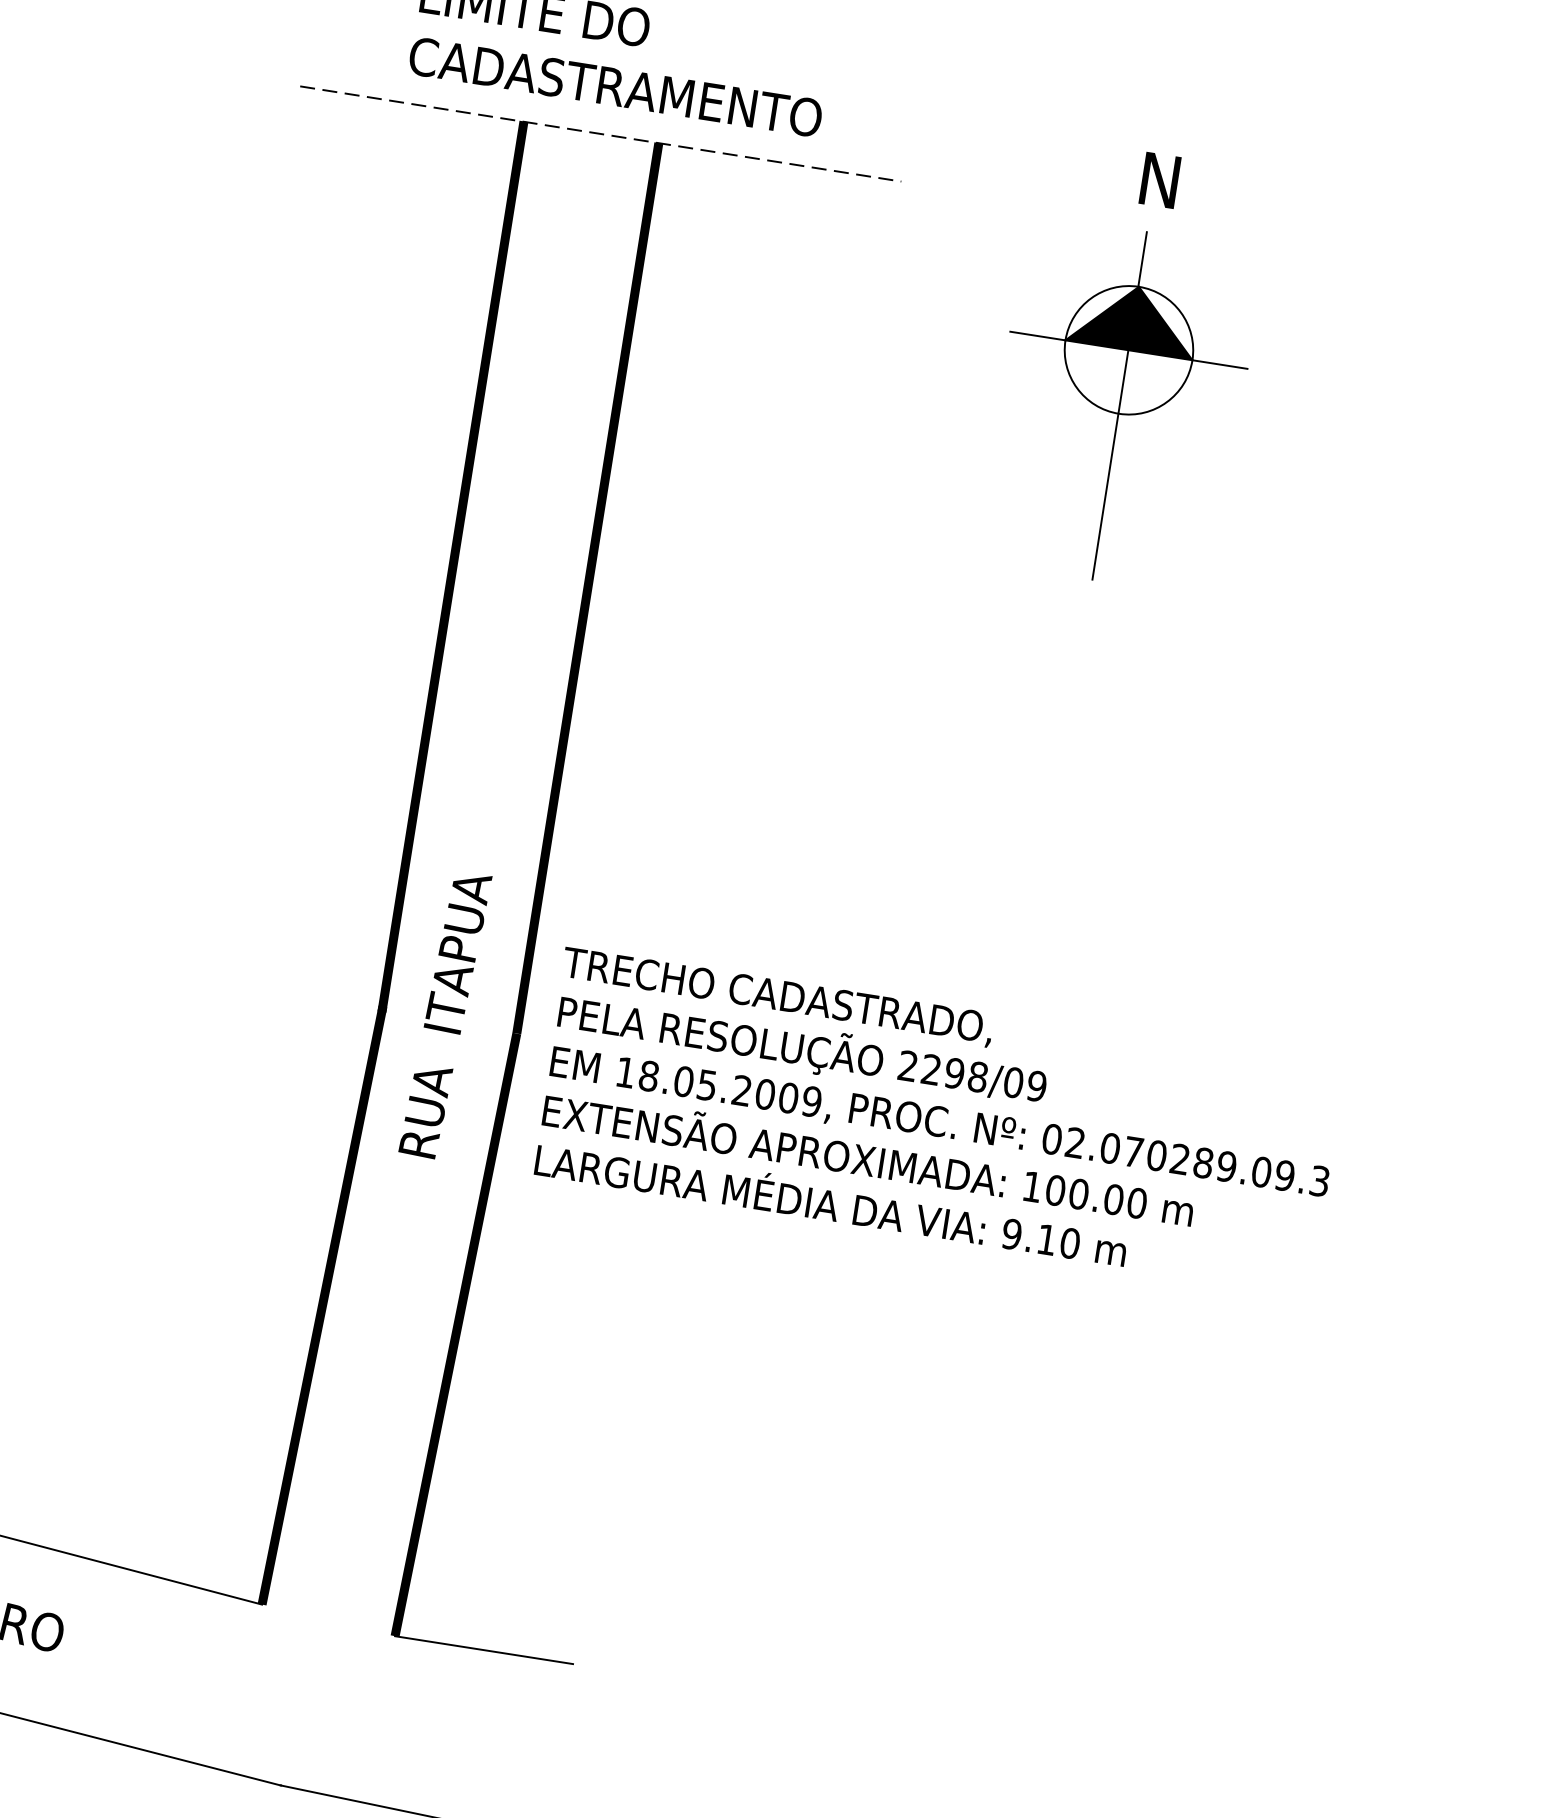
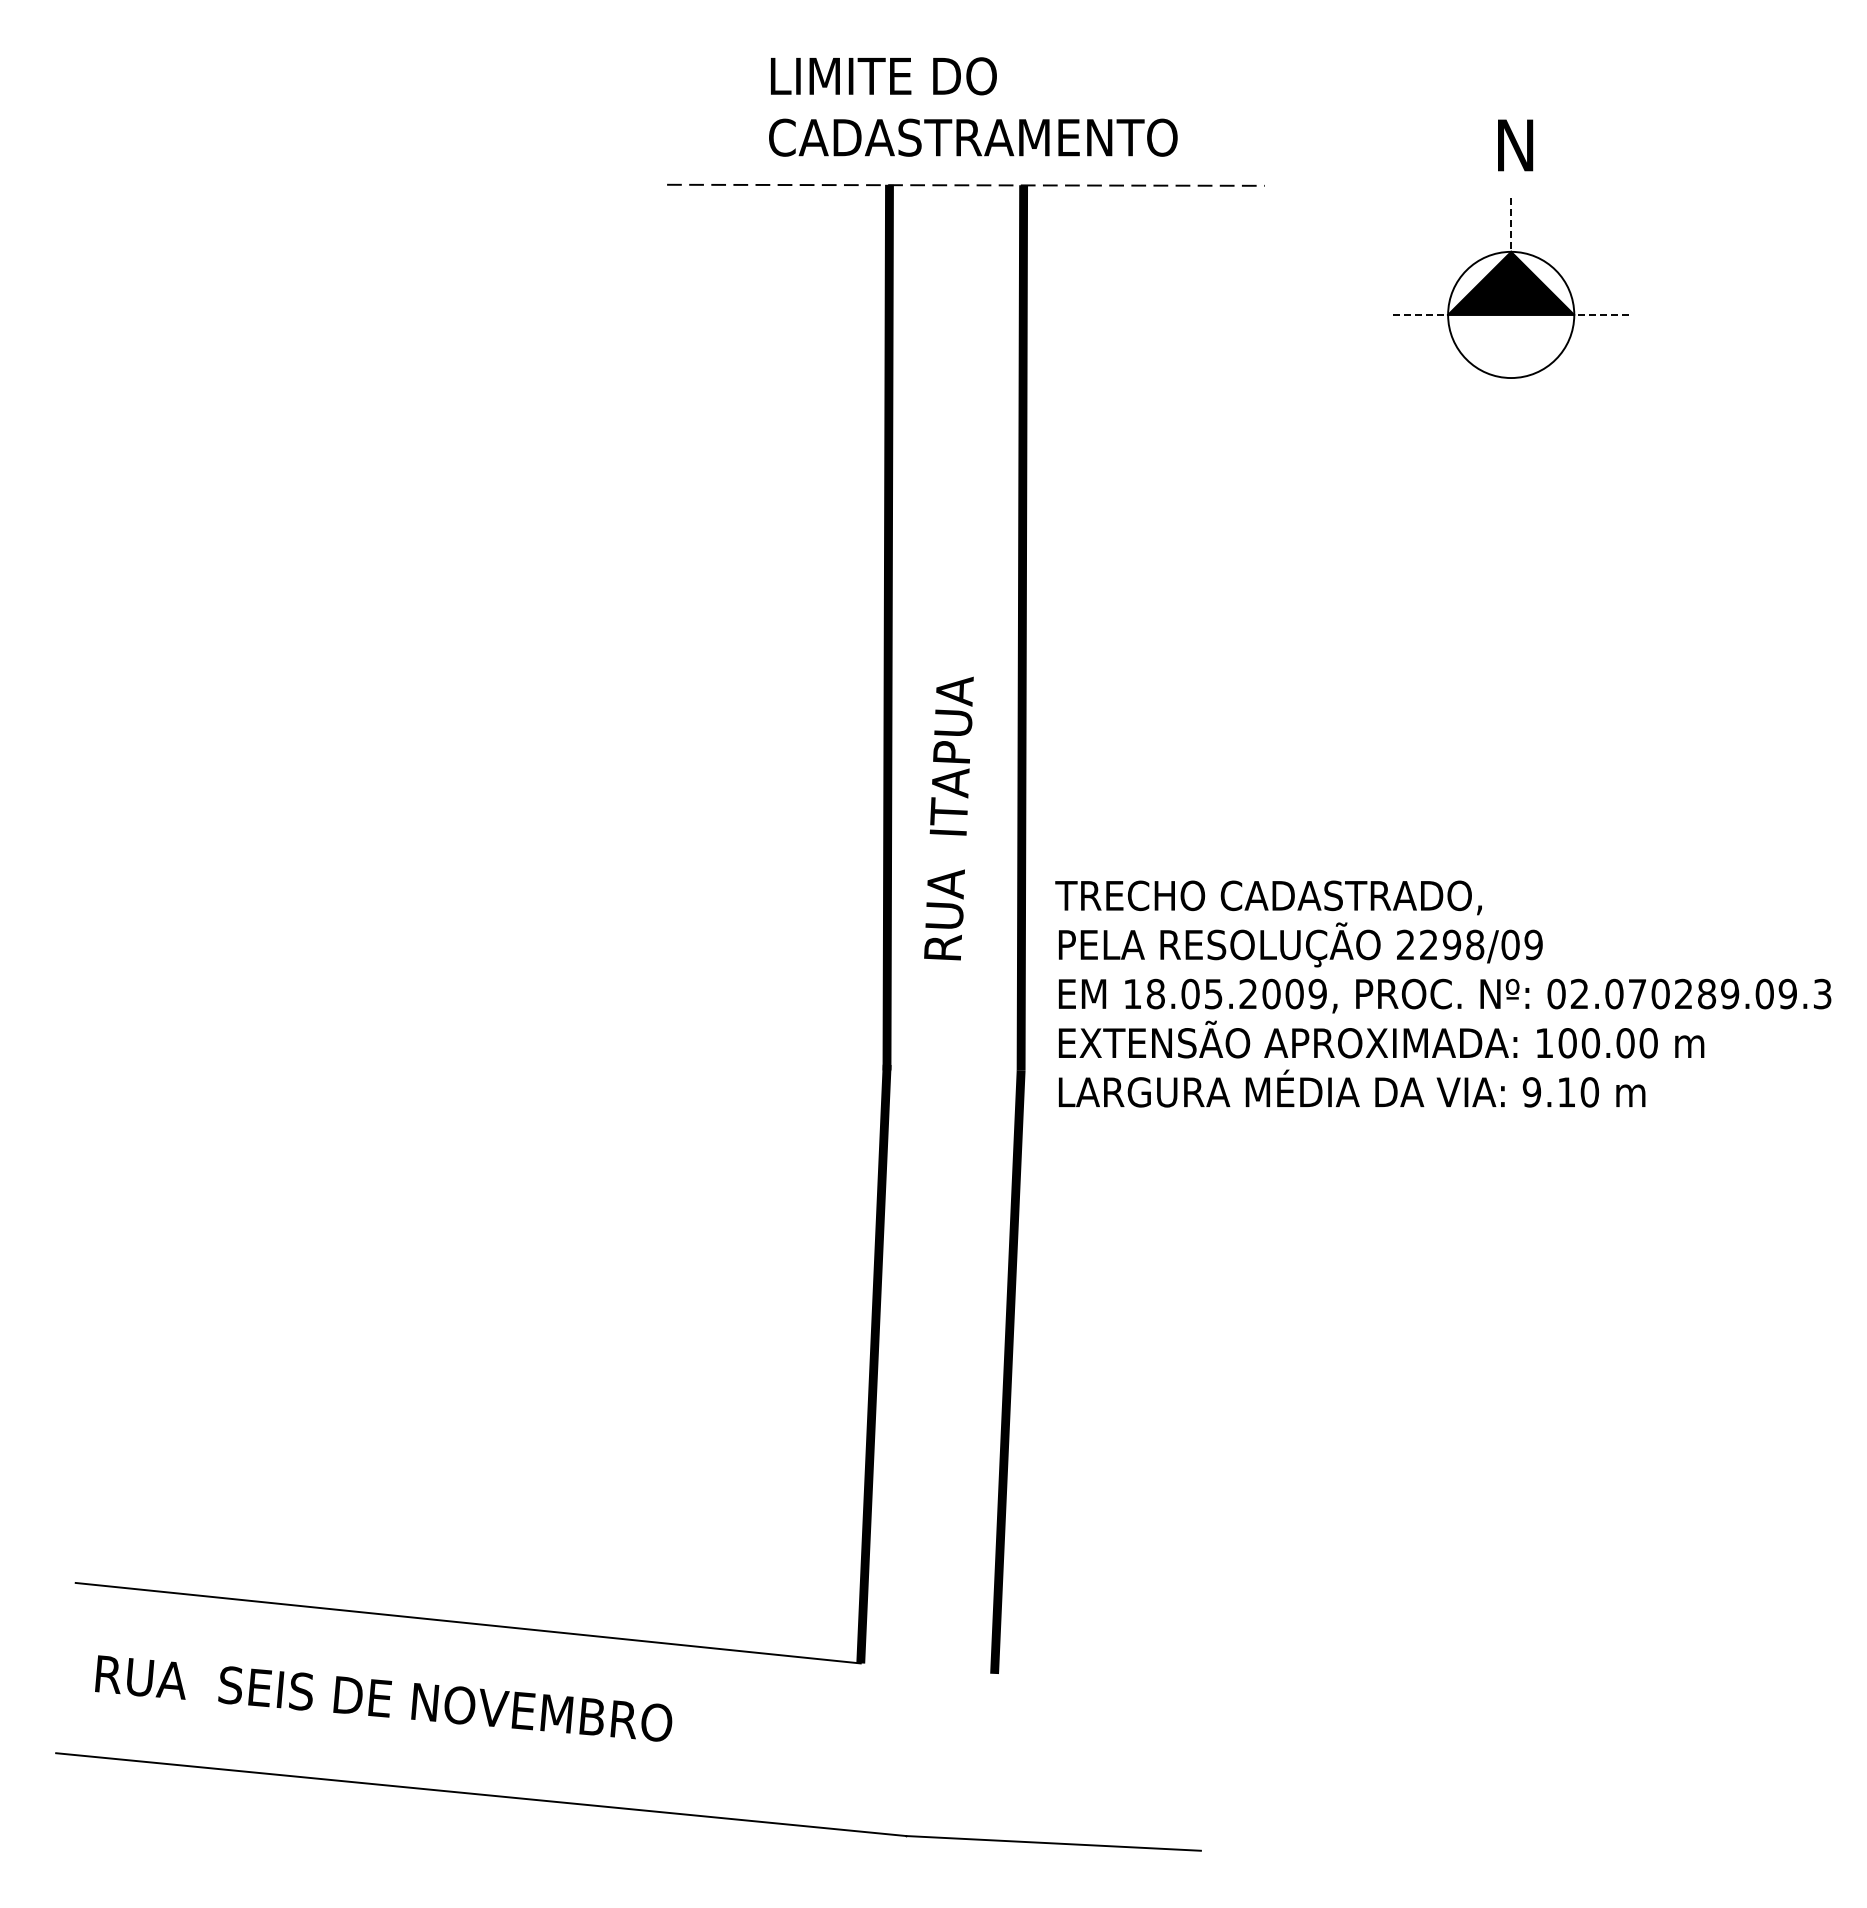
line: (1142, 260) -> (1510, 225), solid -> dashed
line: (1038, 335) -> (1421, 314), solid -> dashed
line: (1219, 364) -> (1601, 314), solid -> dashed
line: (1110, 464) -> (1510, 428), removed
text: (444, 1014) -> (948, 818), moved
text: (938, 1120) -> (1443, 993), moved
line: (483, 1649) -> (1082, 1673), removed

